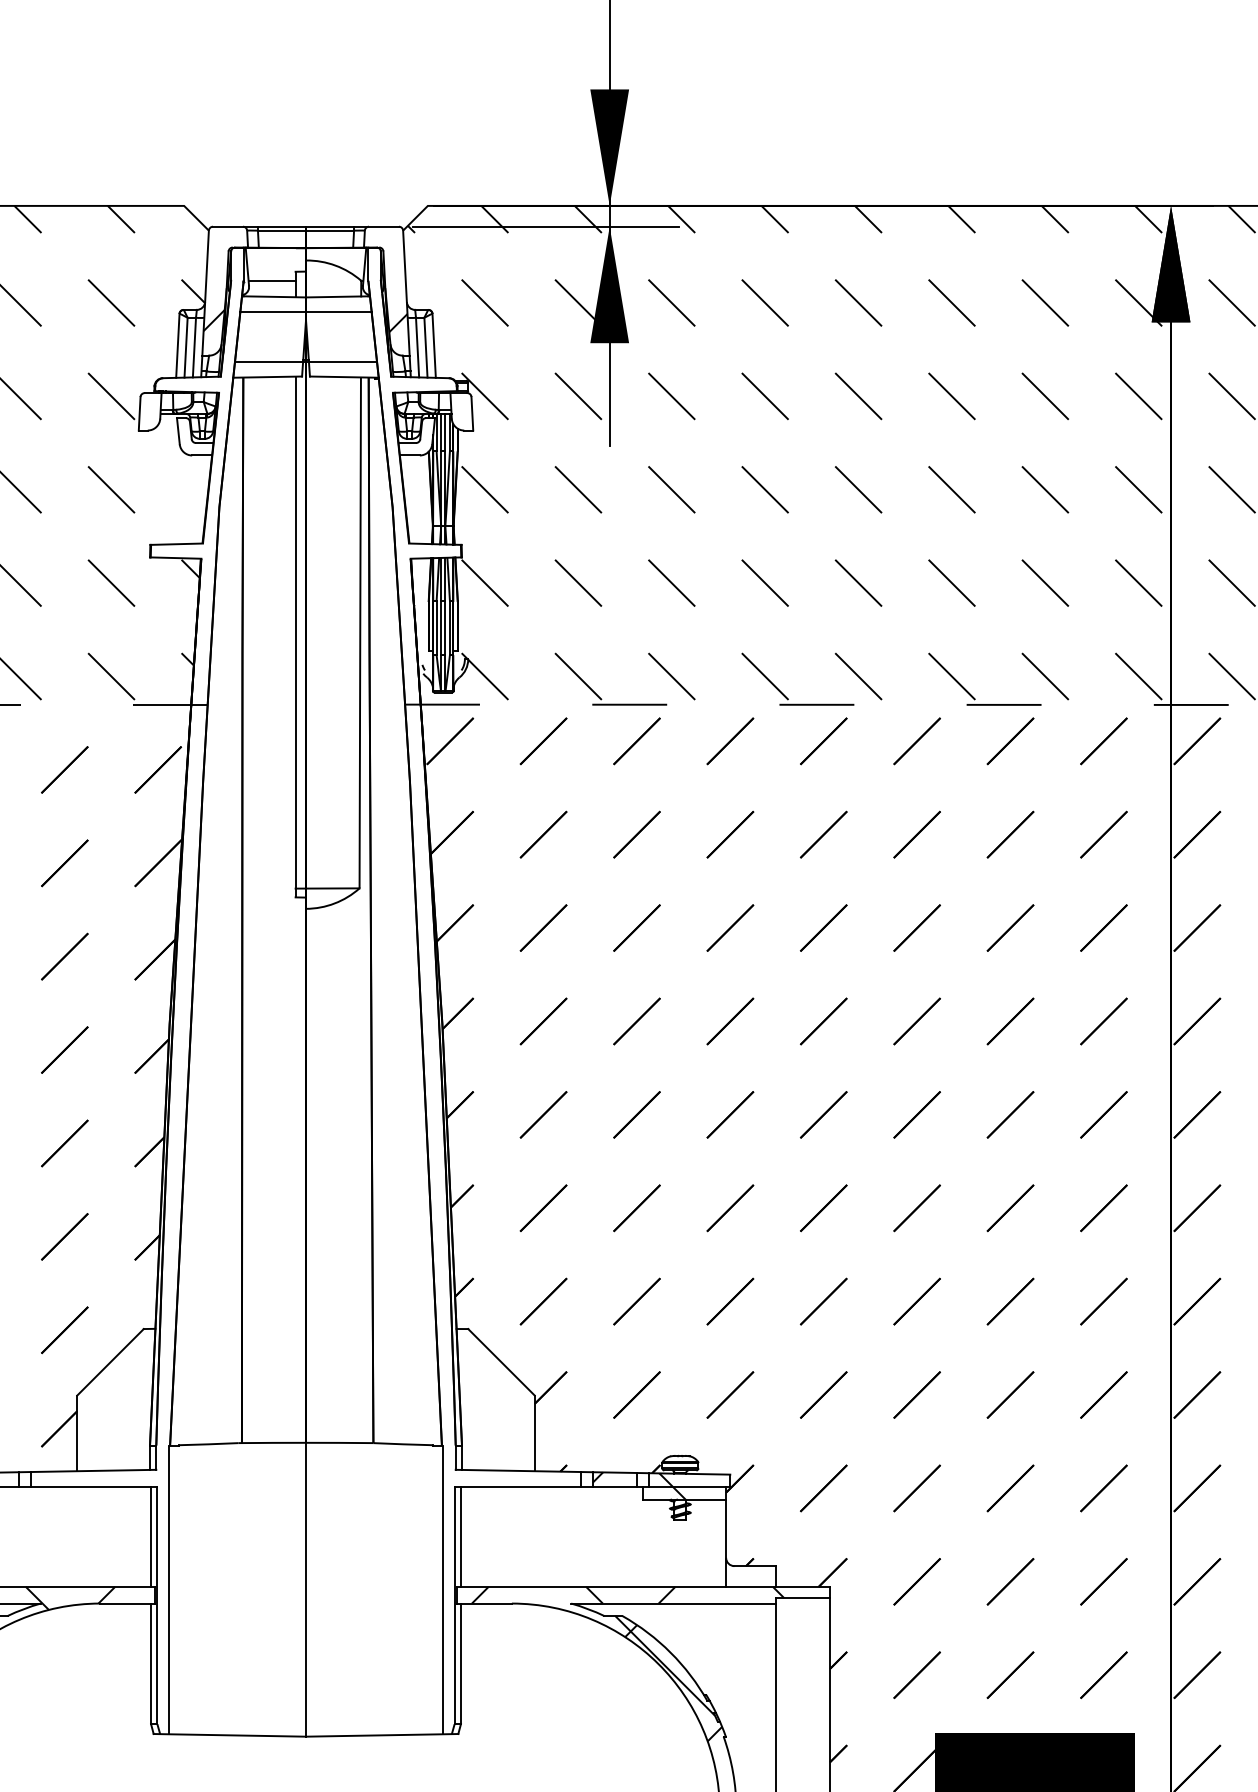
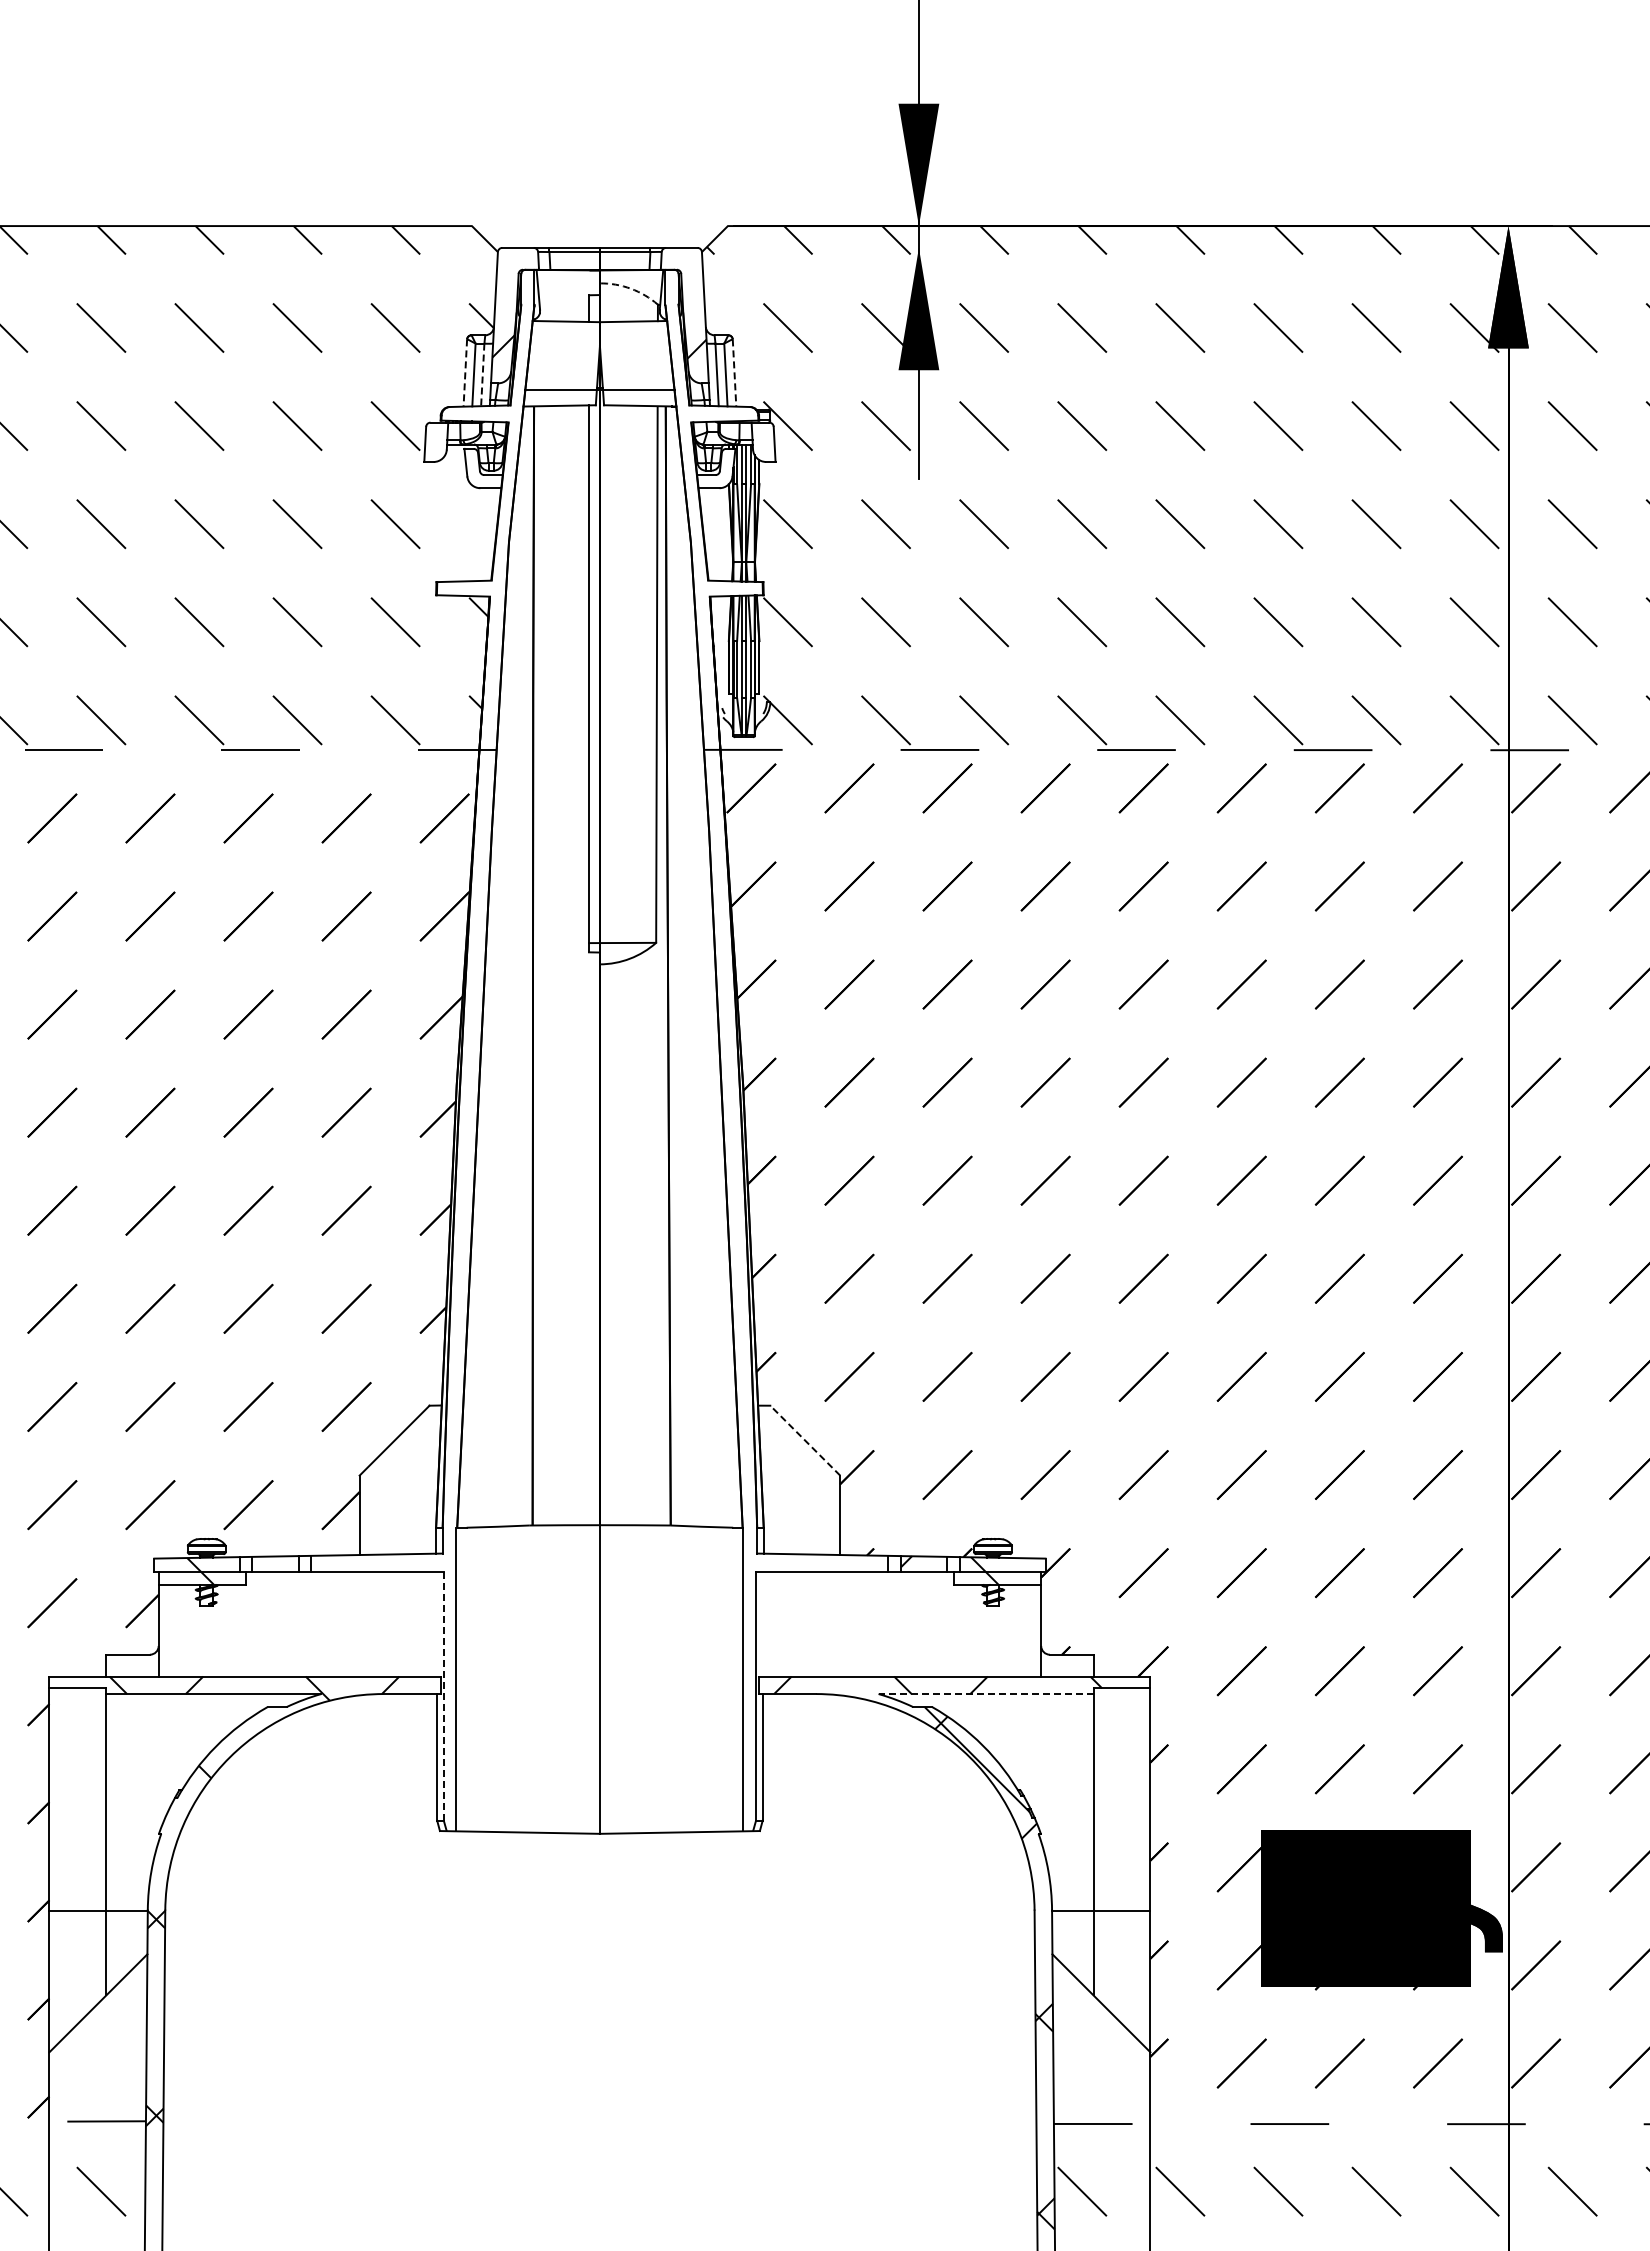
line: (546, 226) -> (852, 247), removed
arc: (335, 265) -> (630, 288), solid -> dashed
line: (272, 280) -> (564, 304), removed
line: (305, 312) -> (599, 337), removed
line: (178, 346) -> (465, 373), solid -> dashed
line: (434, 346) -> (734, 373), solid -> dashed
line: (194, 348) -> (482, 375), solid -> dashed
line: (500, 1362) -> (804, 1440), solid -> dashed
line: (151, 1536) -> (437, 1623), removed
line: (460, 1536) -> (762, 1623), removed
line: (674, 1604) -> (986, 1694), solid -> dashed
line: (157, 1605) -> (443, 1696), solid -> dashed

